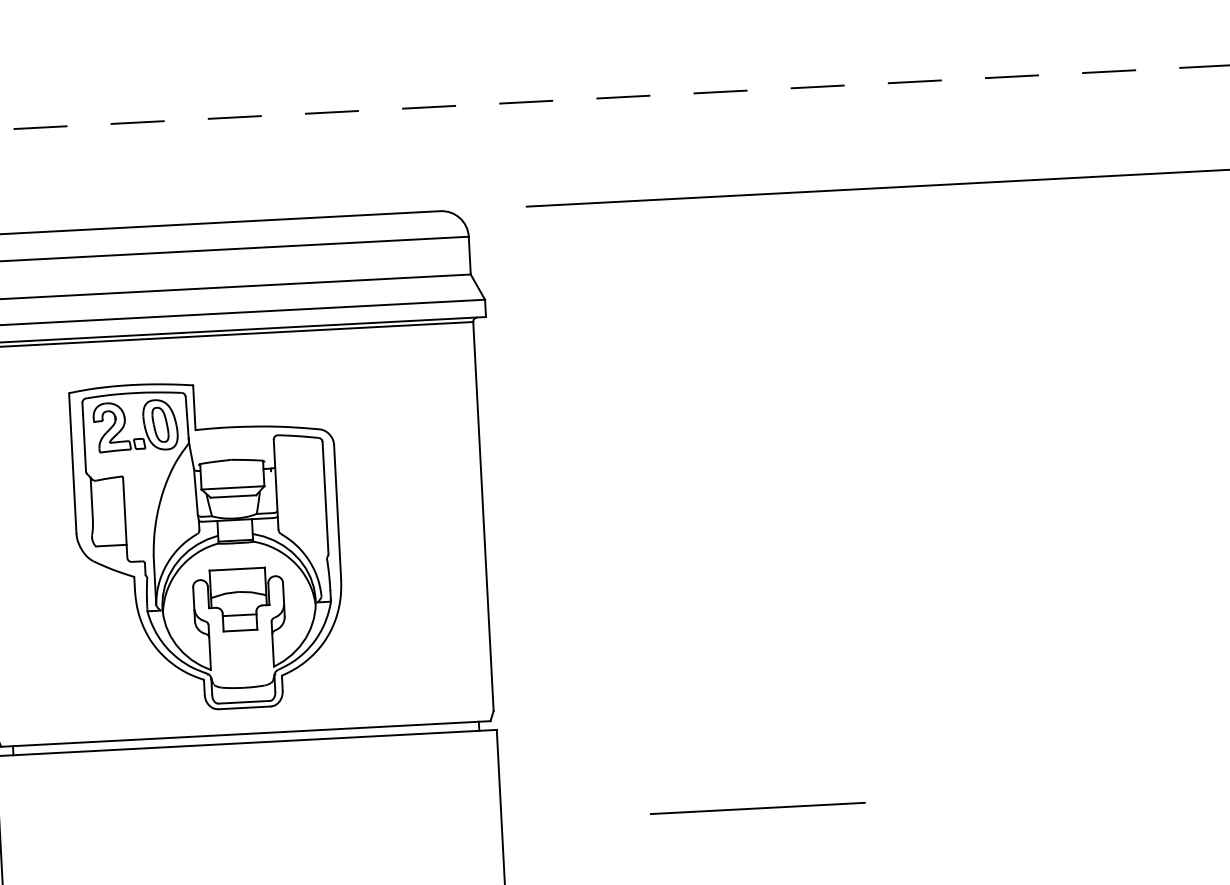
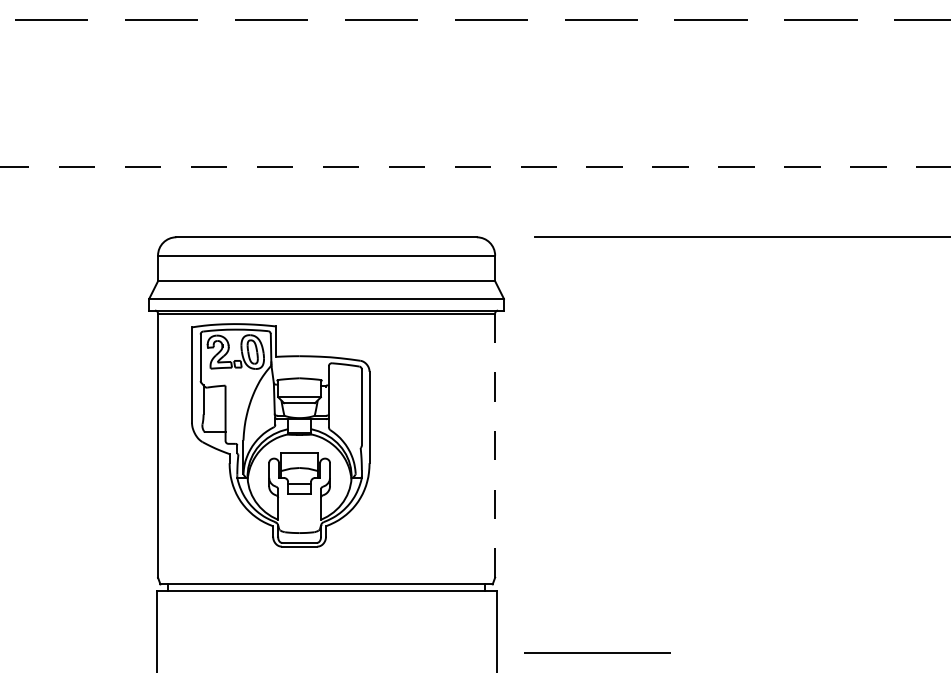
line: (483, 516) -> (495, 445), solid -> dashed
part: (207, 545) -> (280, 435), moved
line: (757, 807) -> (597, 652), moved

